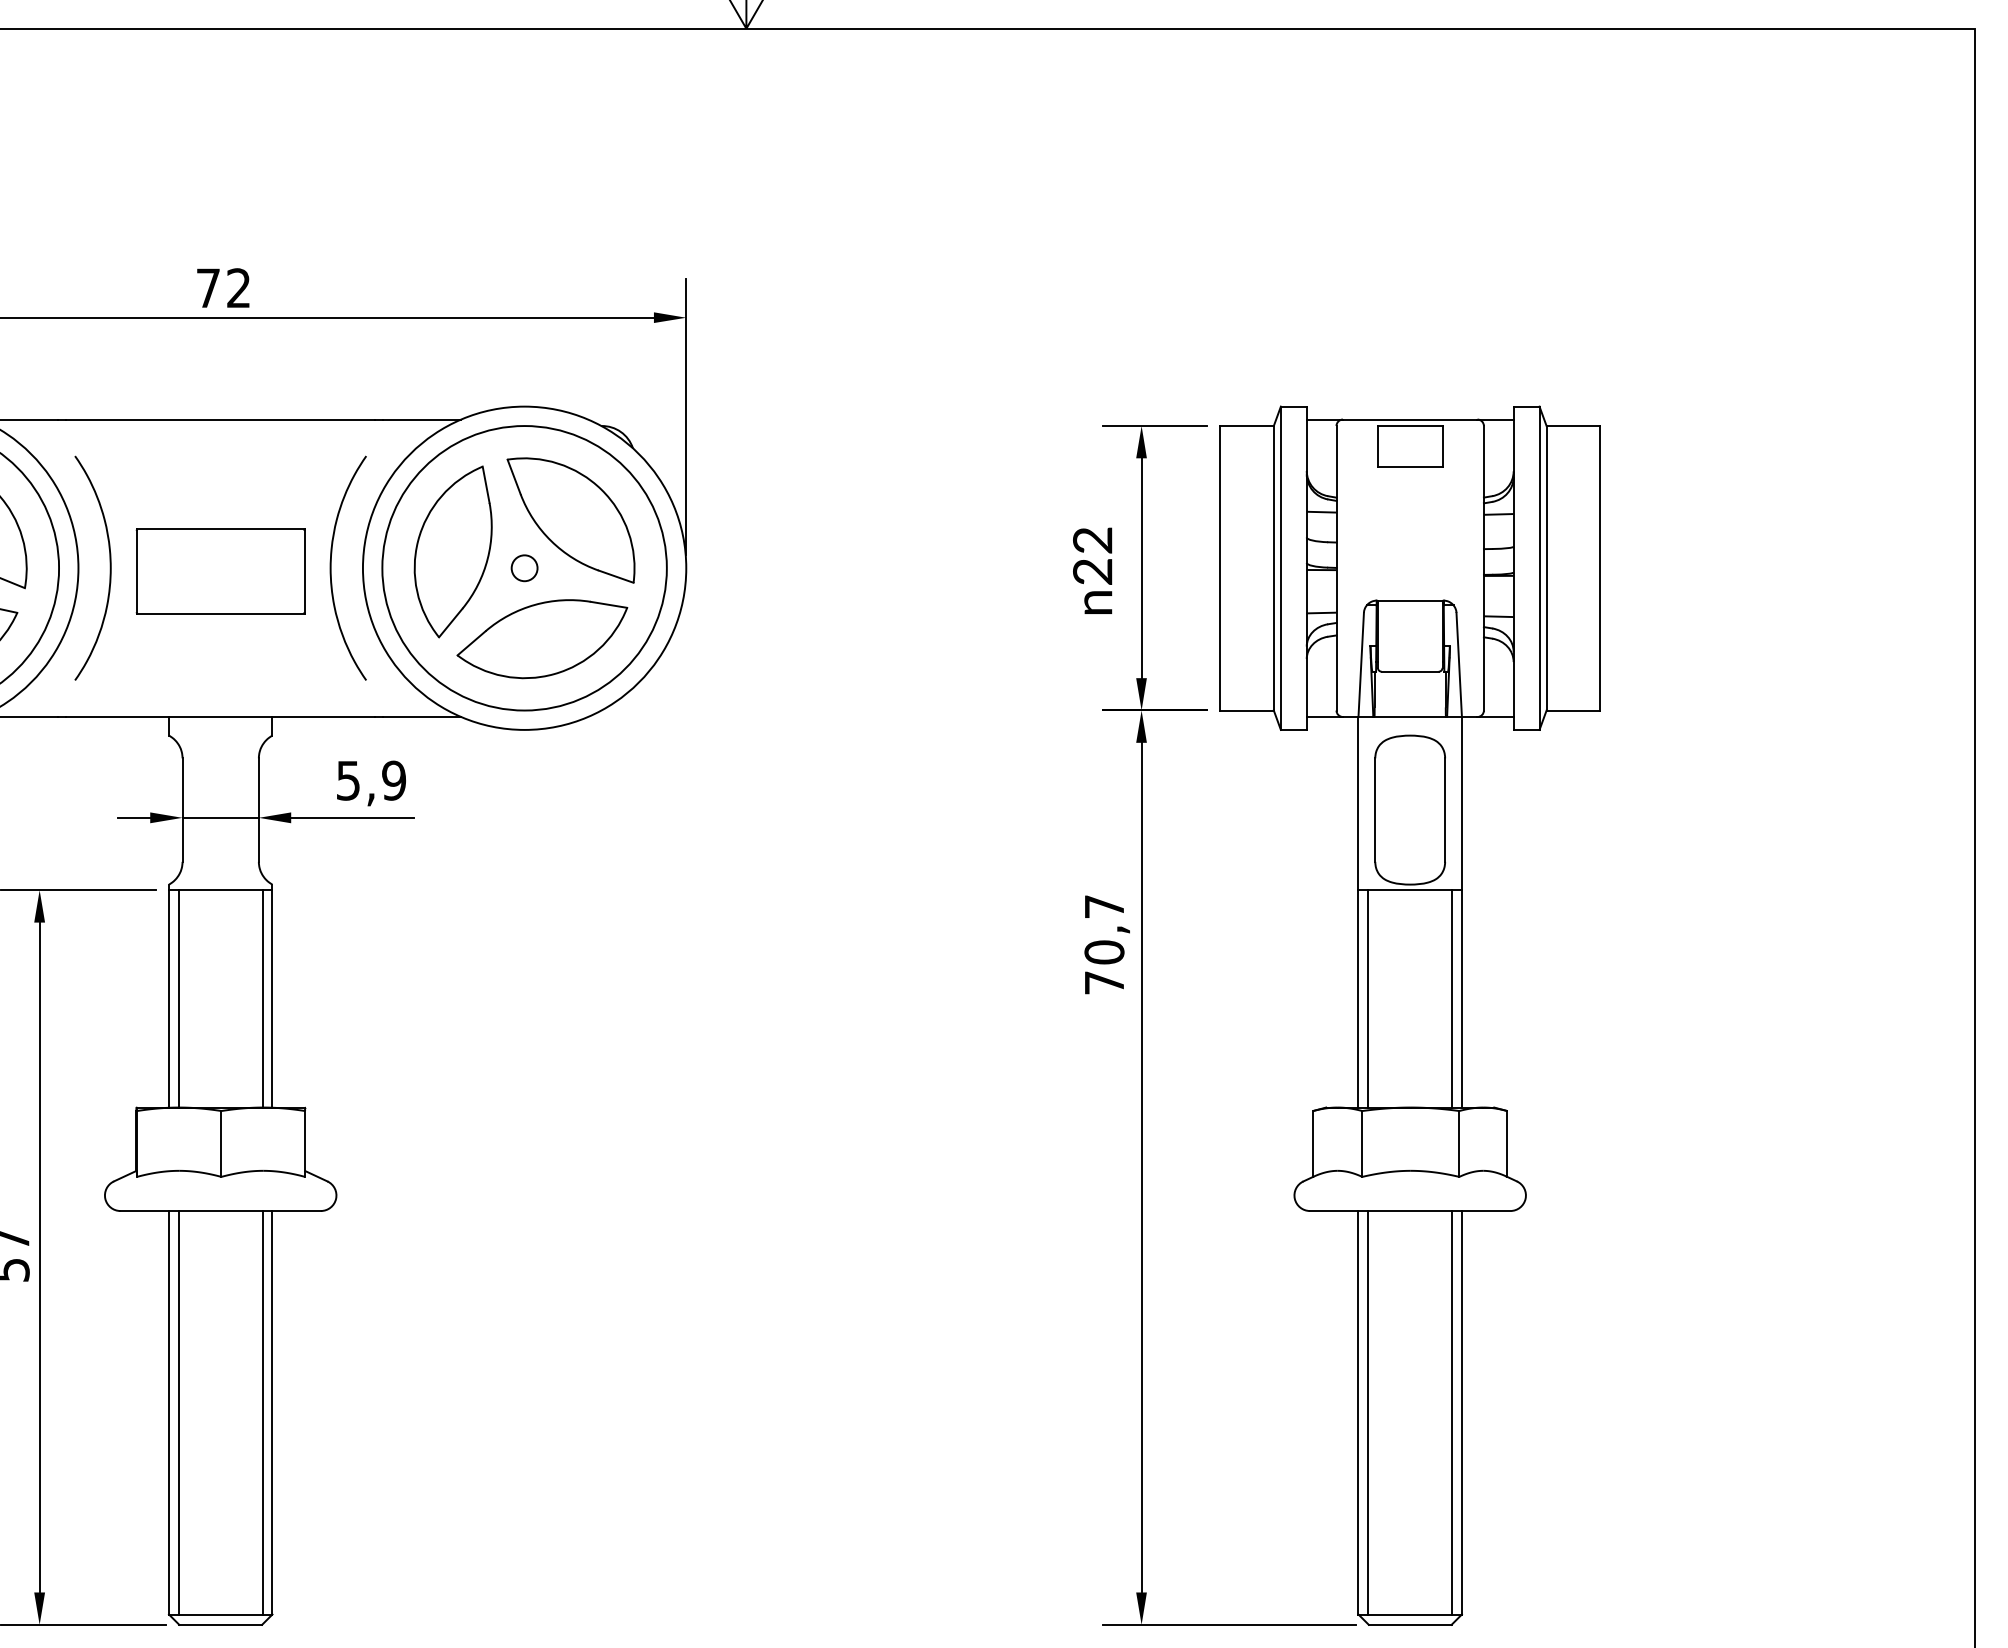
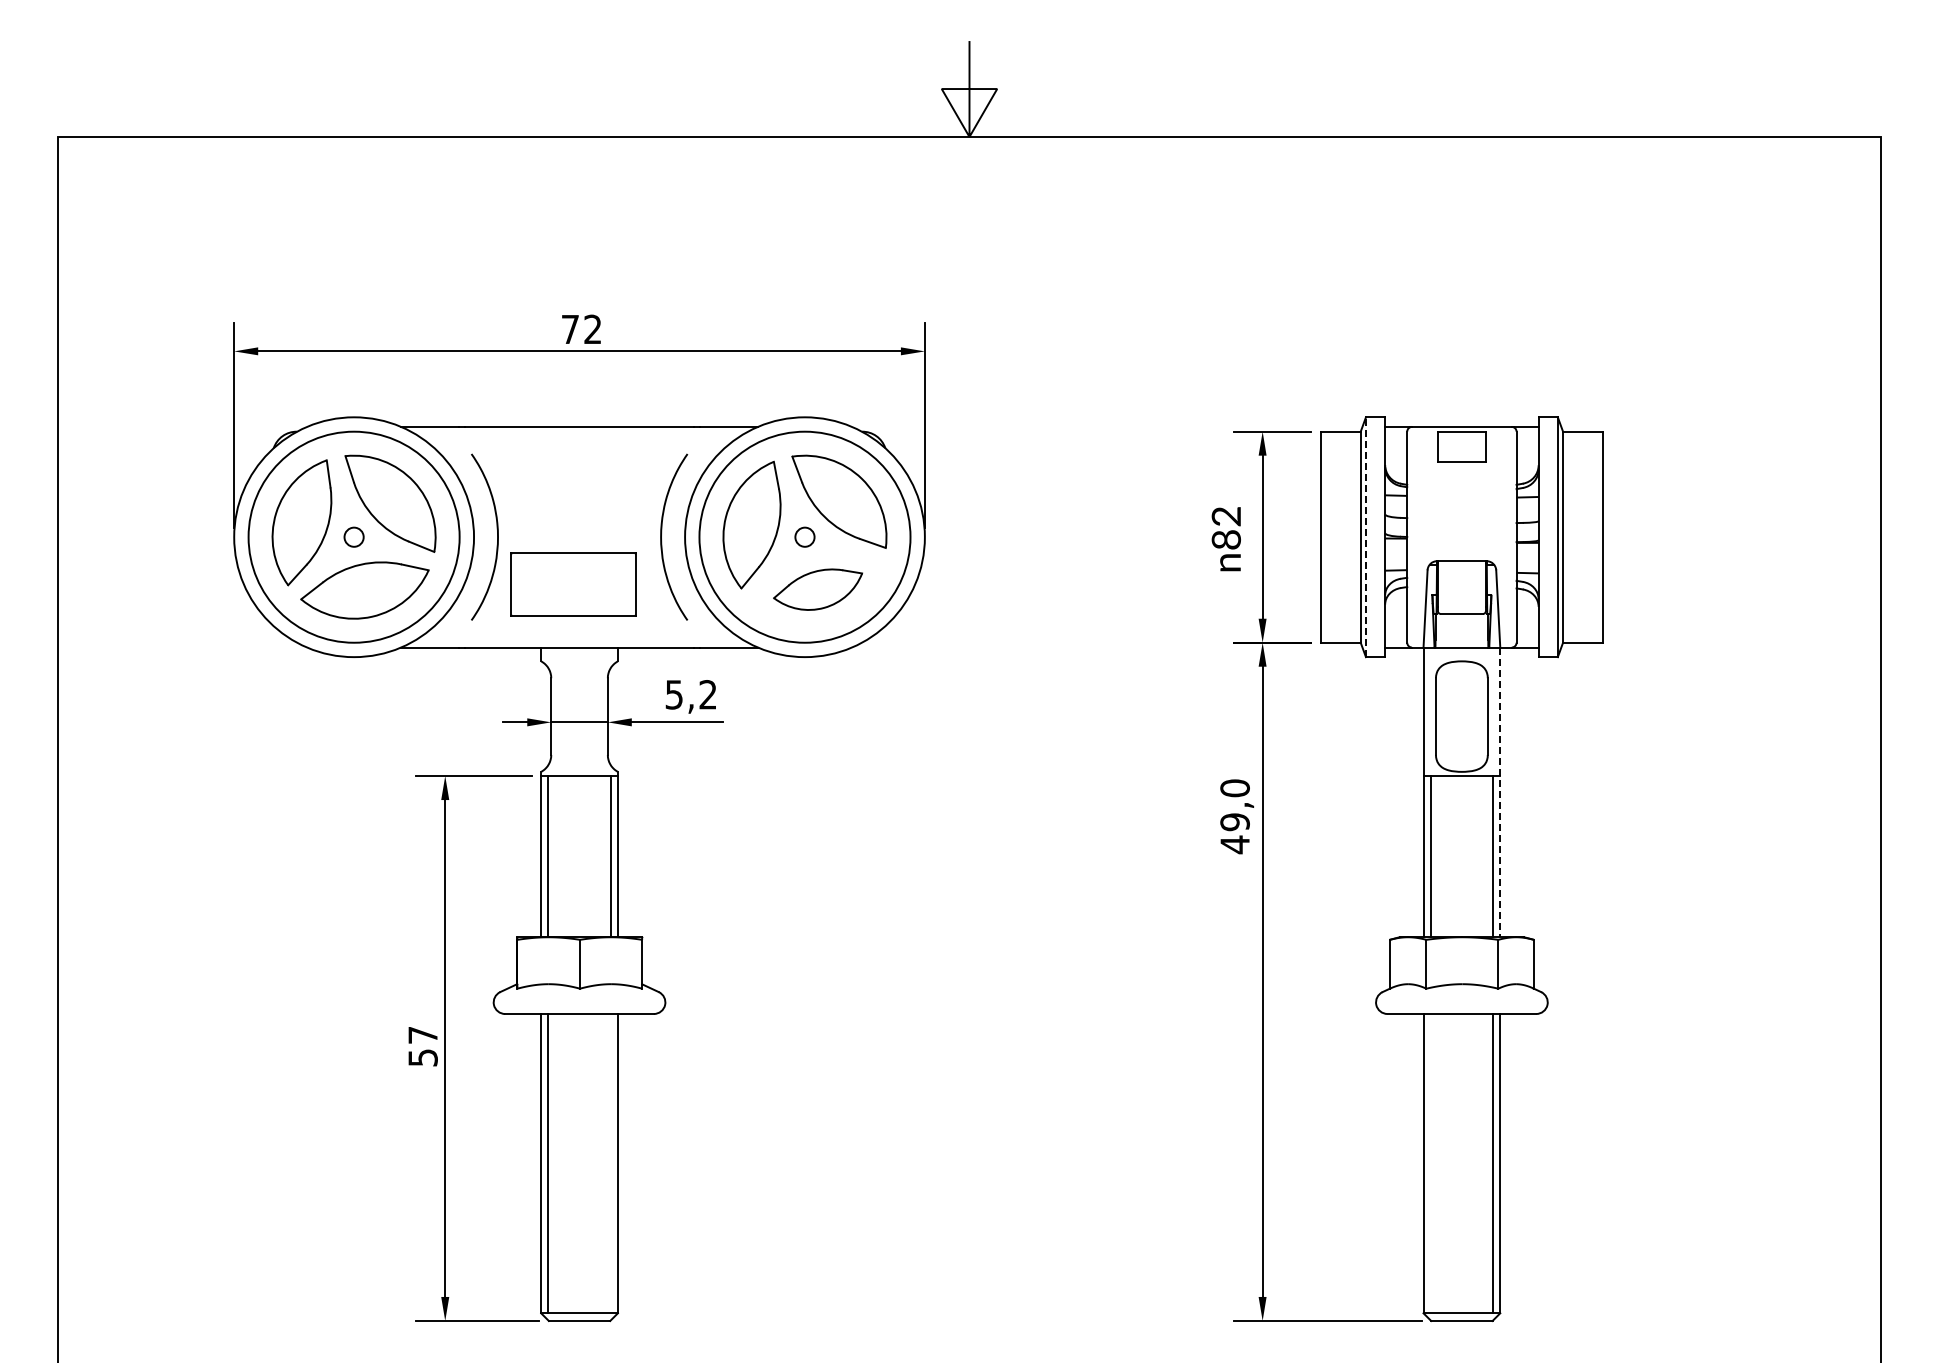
line: (1280, 568) -> (1365, 537), solid -> dashed
part: (220, 571) -> (573, 584), moved
text: (1092, 571) -> (1226, 539), 22 -> 82
part: (541, 638) -> (817, 589), size x0.7
text: (393, 780) -> (707, 694), 5,9 -> 5,2
line: (1462, 912) -> (1500, 792), solid -> dashed
text: (1103, 944) -> (1234, 816), 70,7 -> 49,0
line: (262, 1412) -> (610, 1163), removed
line: (1367, 1412) -> (1430, 1163), removed

